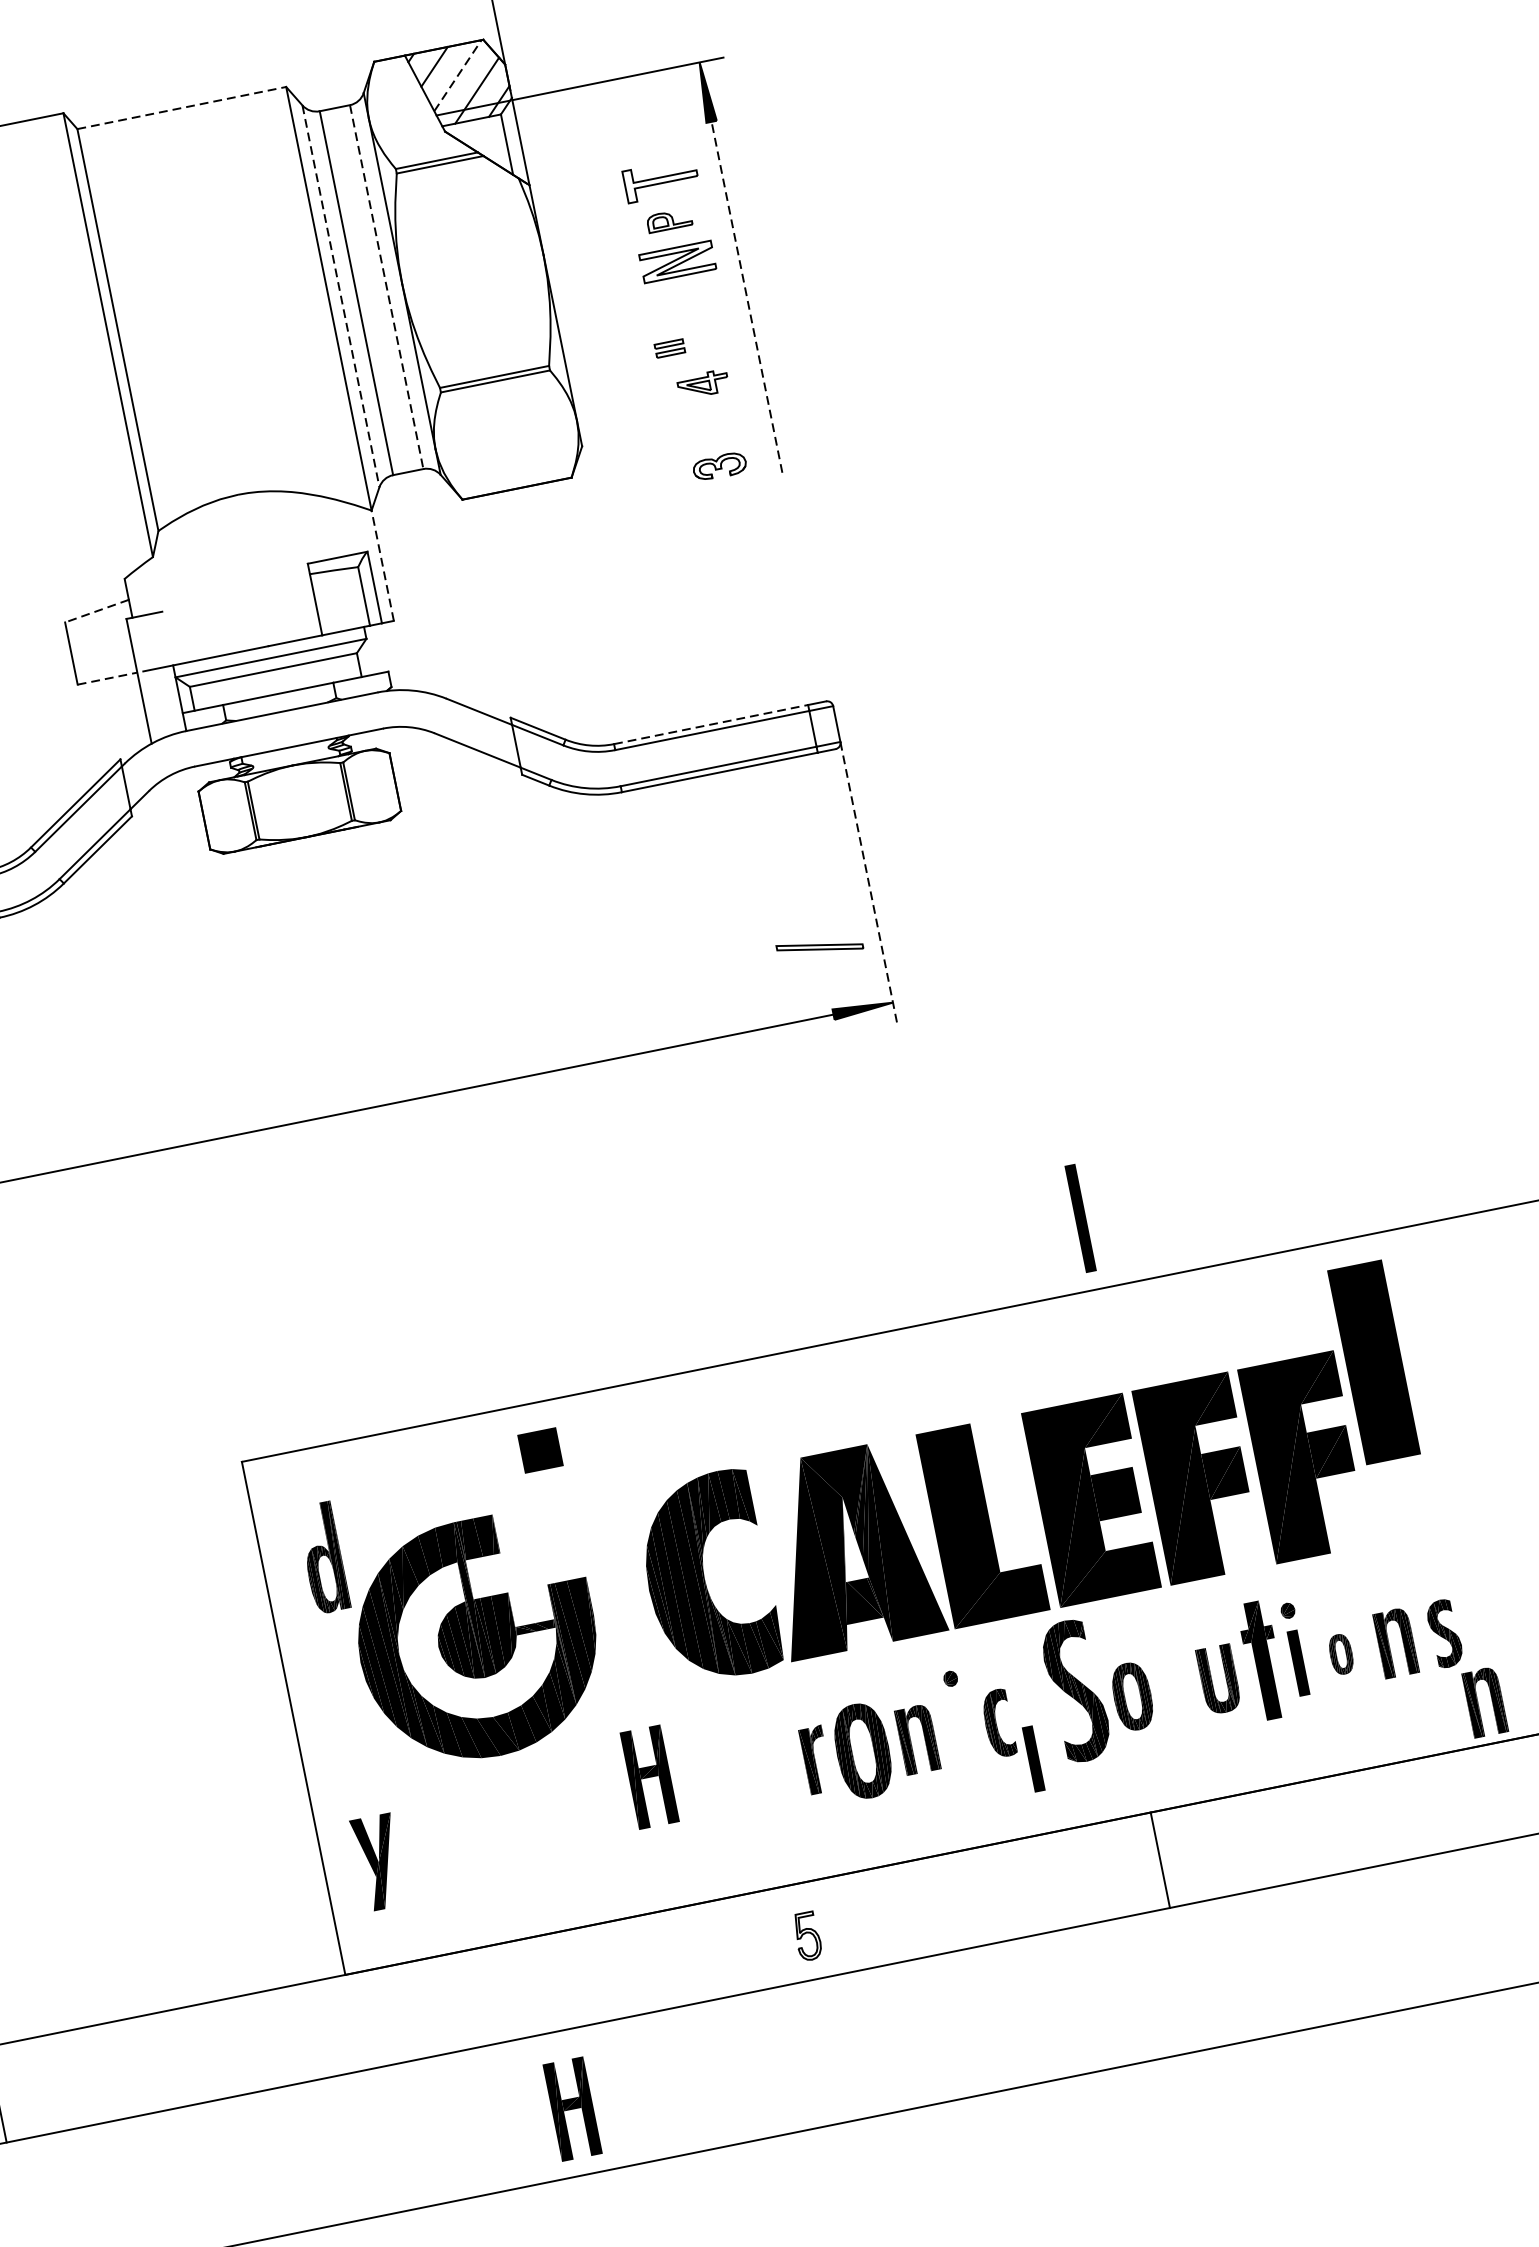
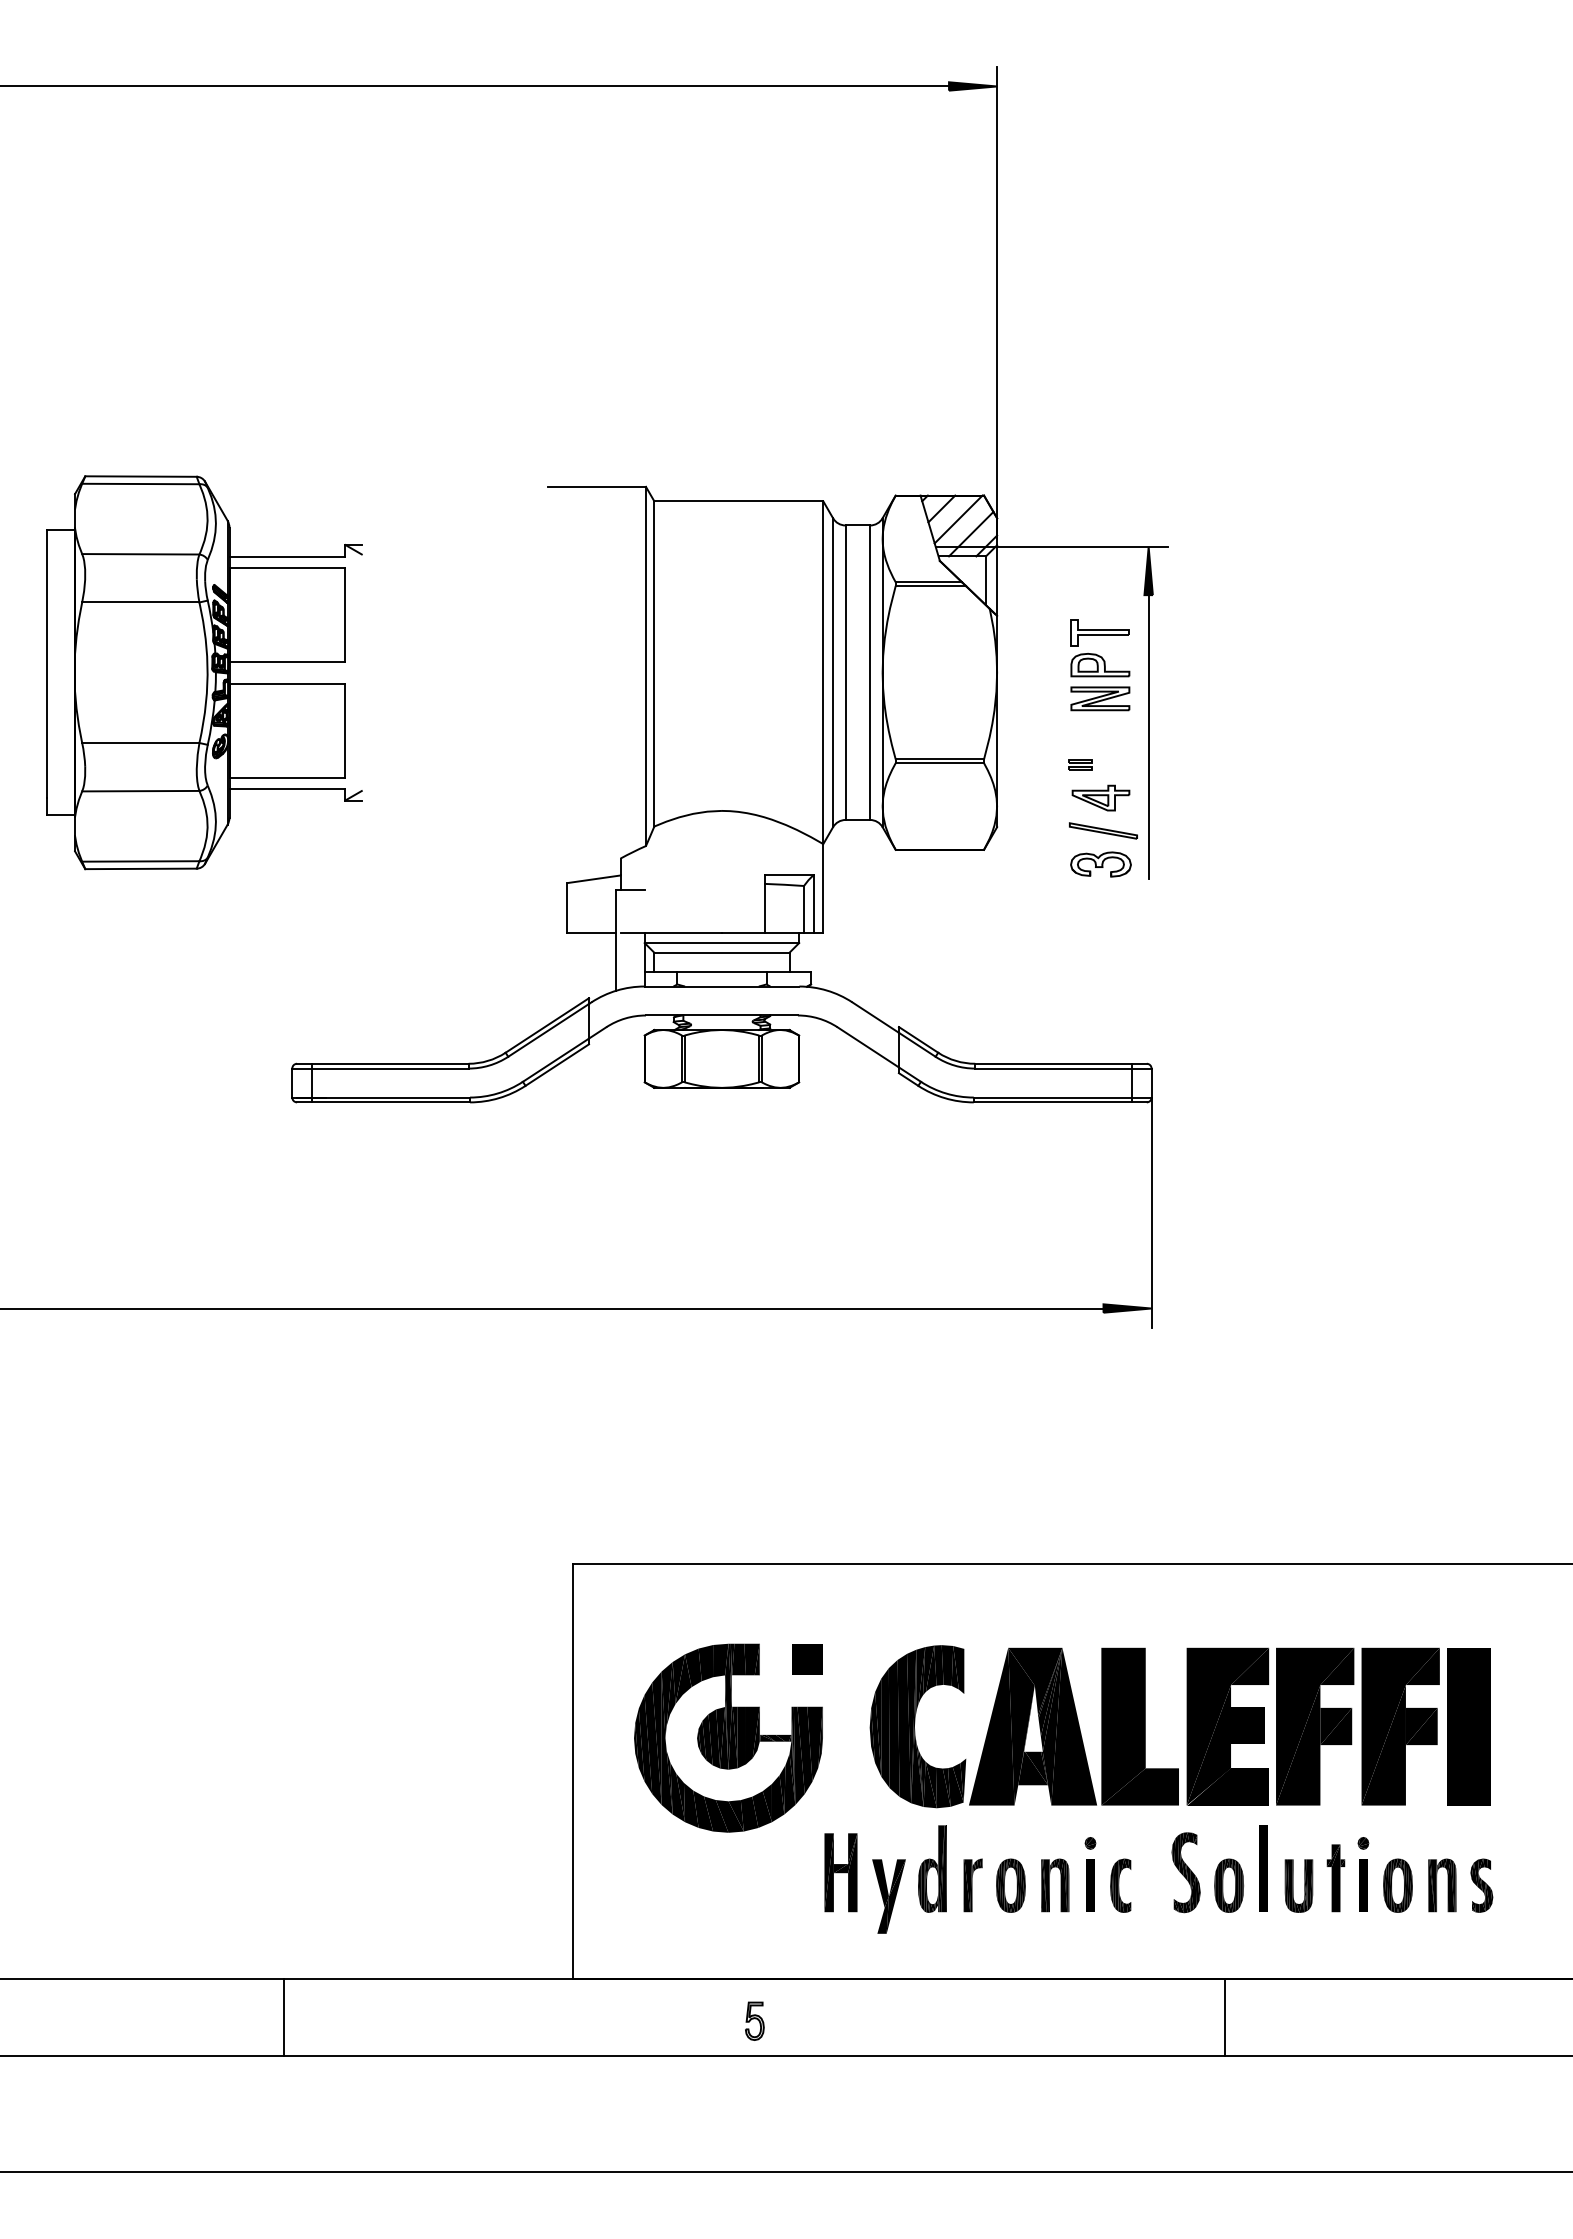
line: (457, 75) -> (958, 519), dashed -> solid
line: (182, 108) -> (739, 501), dashed -> solid
part: (669, 220) -> (1100, 665), size x1.67
line: (387, 287) -> (870, 673), dashed -> solid
line: (341, 297) -> (833, 673), dashed -> solid
line: (746, 297) -> (1148, 737), dashed -> solid
part: (702, 383) -> (1100, 797), size x1.43
part: (719, 466) -> (1100, 864), size x1.43
line: (382, 565) -> (823, 888), dashed -> solid
line: (97, 611) -> (594, 879), dashed -> solid
line: (108, 678) -> (592, 933), dashed -> solid
line: (710, 724) -> (1053, 1063), dashed -> solid
line: (869, 885) -> (1151, 1213), dashed -> solid
part: (819, 946) -> (1103, 830), moved
part: (1080, 1218) -> (1263, 1868), moved
part: (1373, 1362) -> (1468, 1726), moved
part: (540, 1450) -> (807, 1659), moved
part: (323, 1557) -> (932, 1868), moved
part: (1340, 1654) -> (1397, 1885), size x1.67
part: (1262, 1661) -> (1335, 1878), size x0.71
part: (1075, 1691) -> (1185, 1872), size x0.71
part: (1485, 1702) -> (1502, 1945), removed
part: (862, 1750) -> (1010, 1885), size x0.71
part: (1033, 1758) -> (1090, 1885), moved
part: (378, 1862) -> (888, 1896), moved
part: (807, 1935) -> (754, 2020), moved
part: (571, 2108) -> (728, 2118), removed

